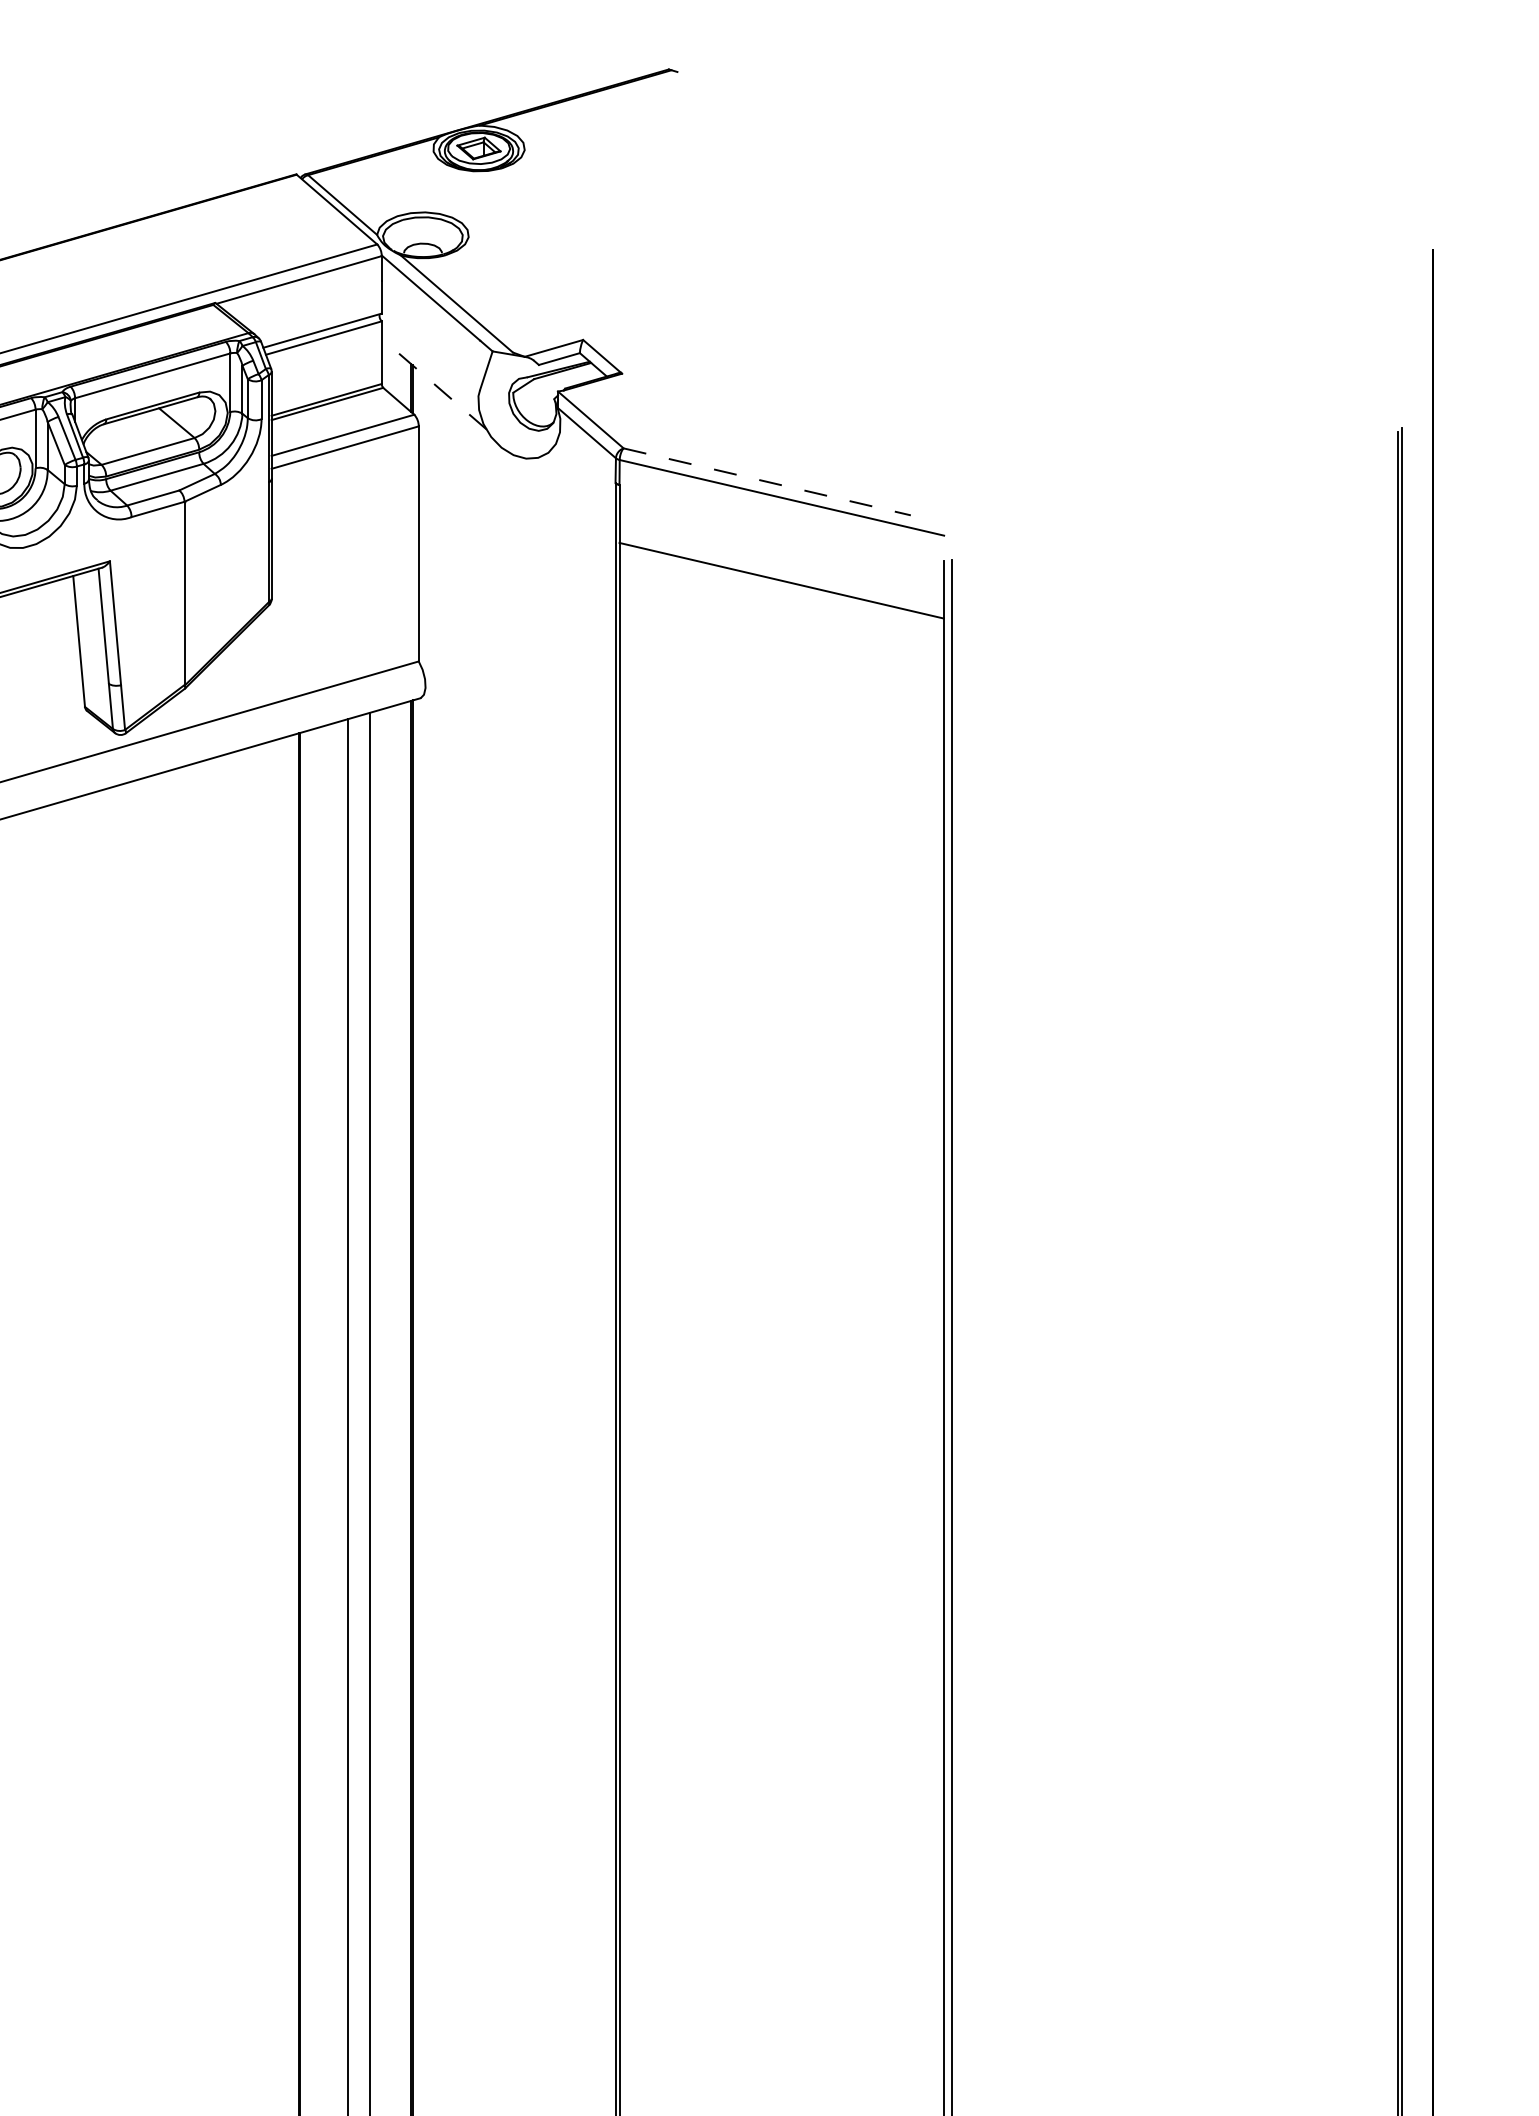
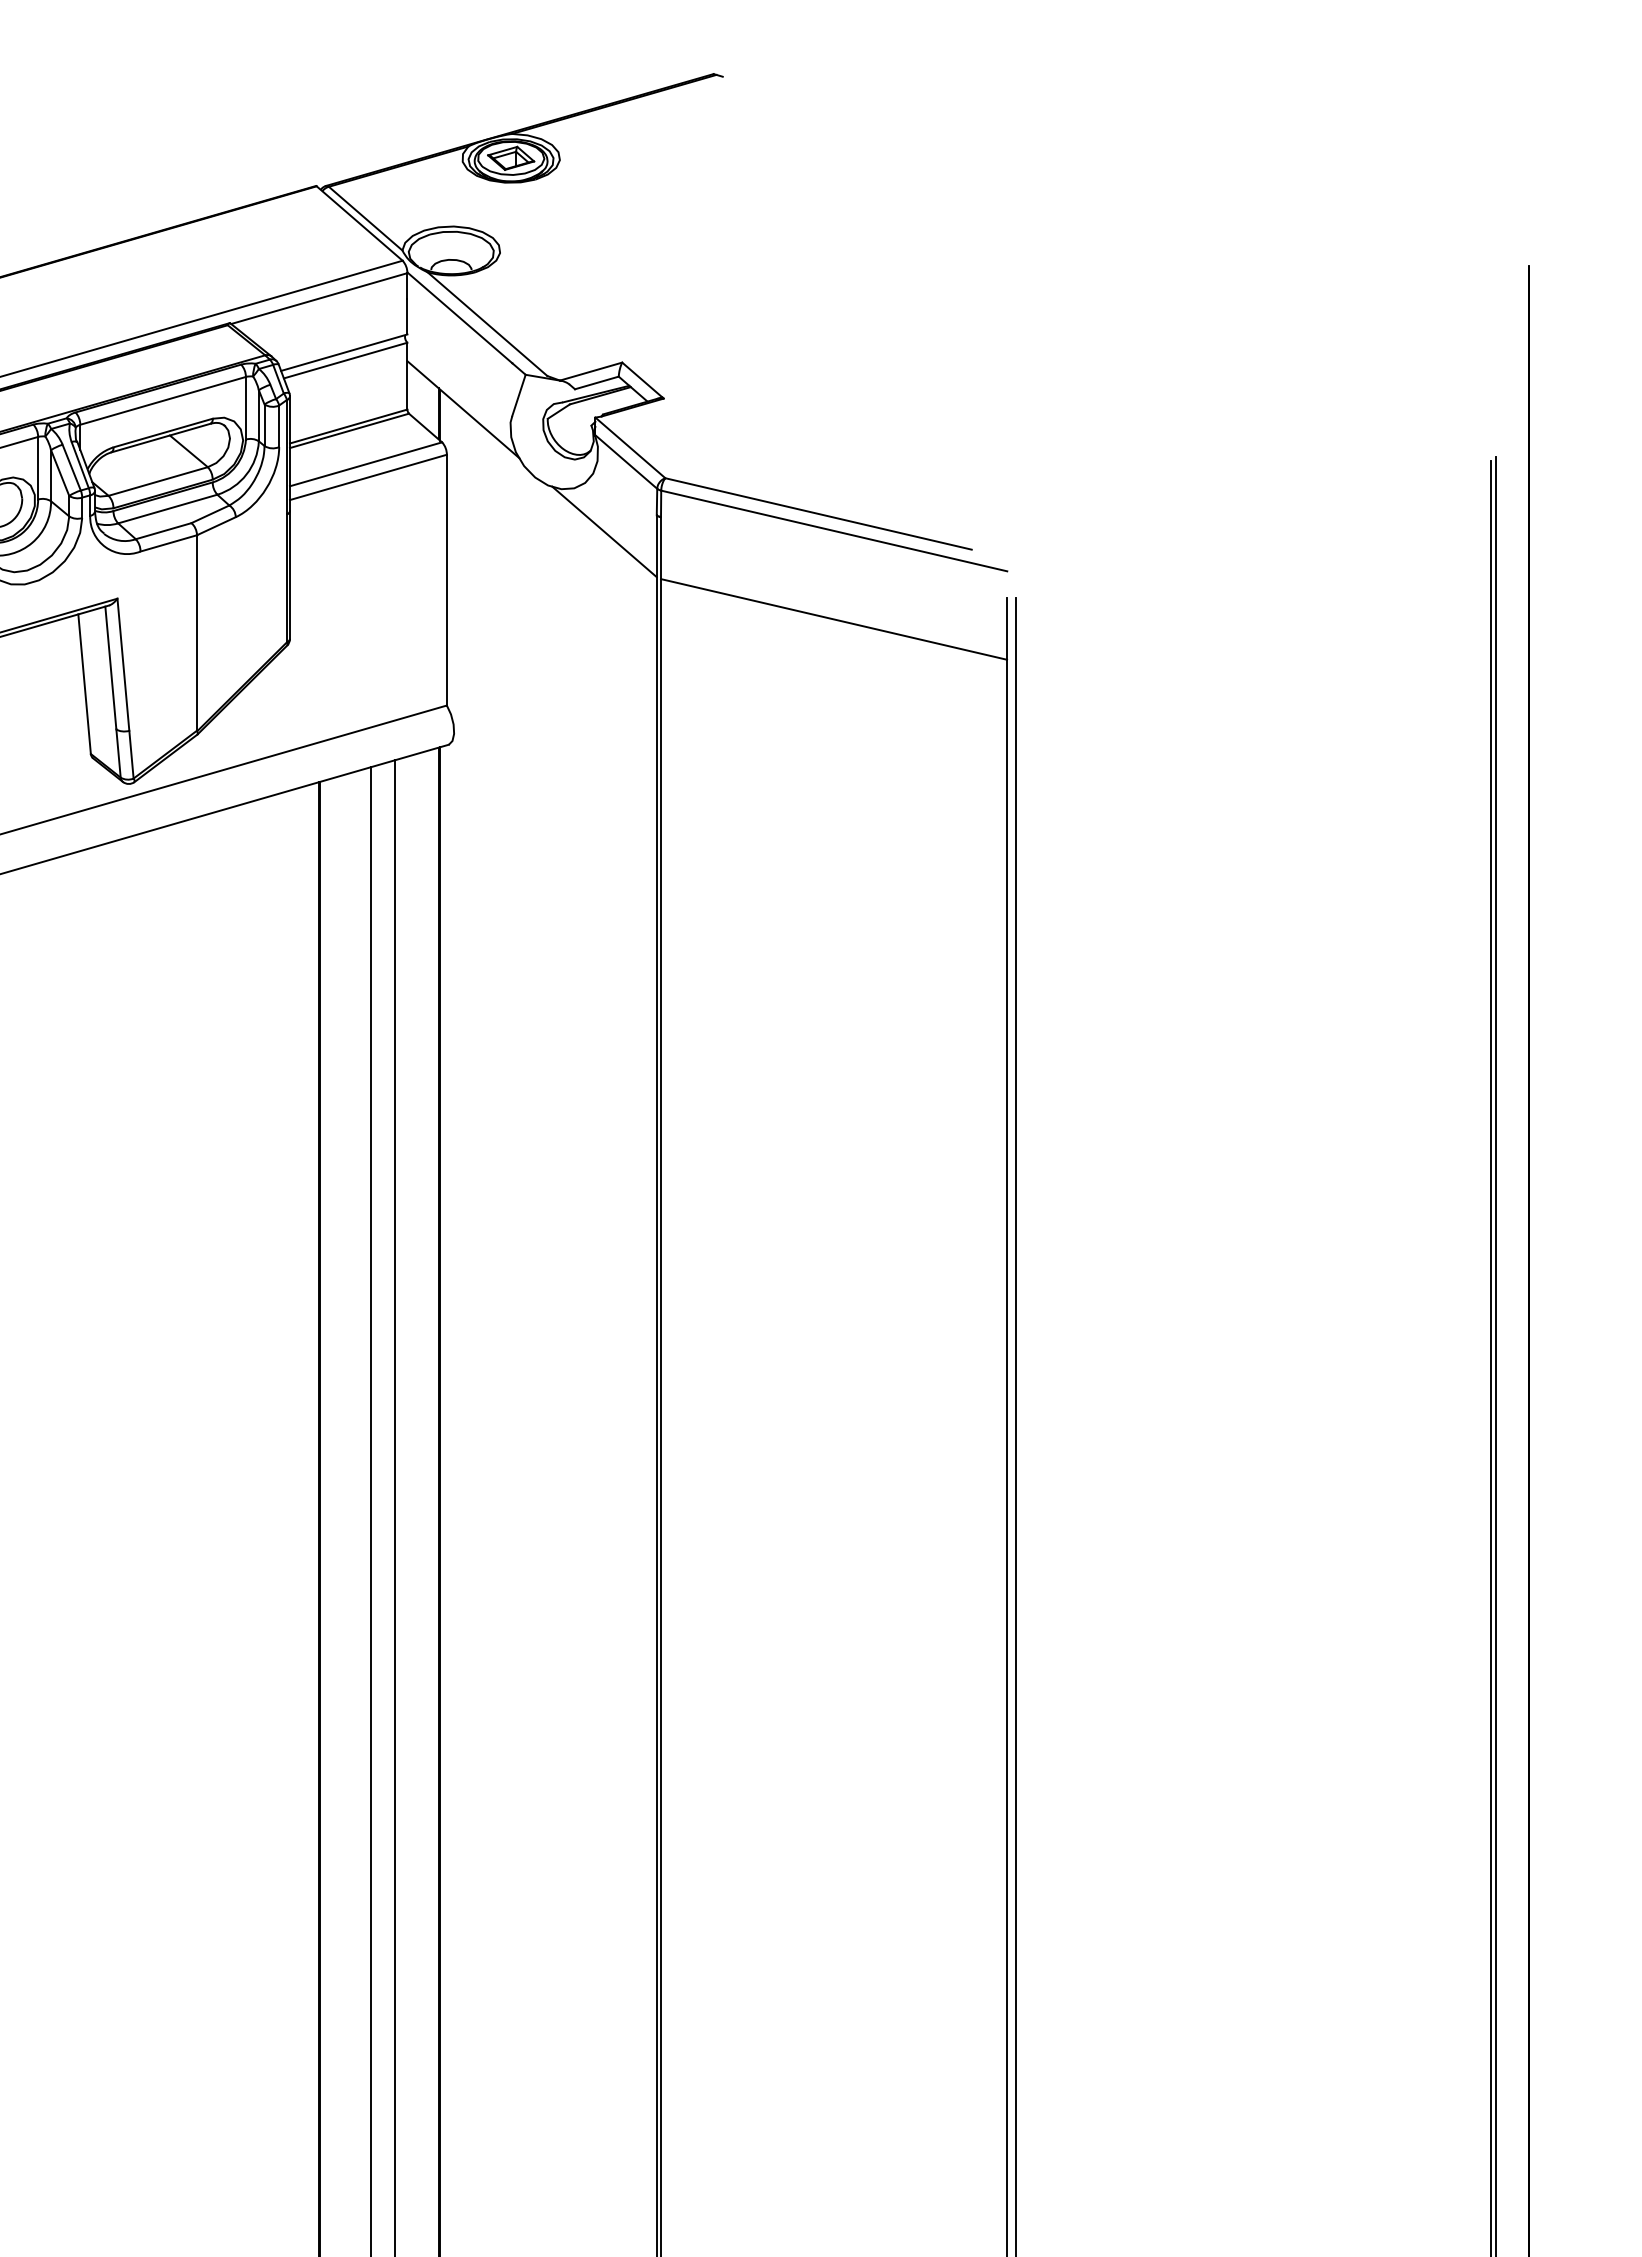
line: (434, 383) -> (463, 409), dashed -> solid
line: (768, 482) -> (819, 514), dashed -> solid
line: (566, 498) -> (604, 531), added

